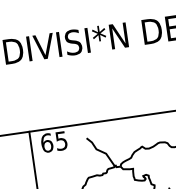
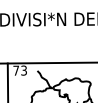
text: (52, 141) -> (19, 70), 65 -> 73

